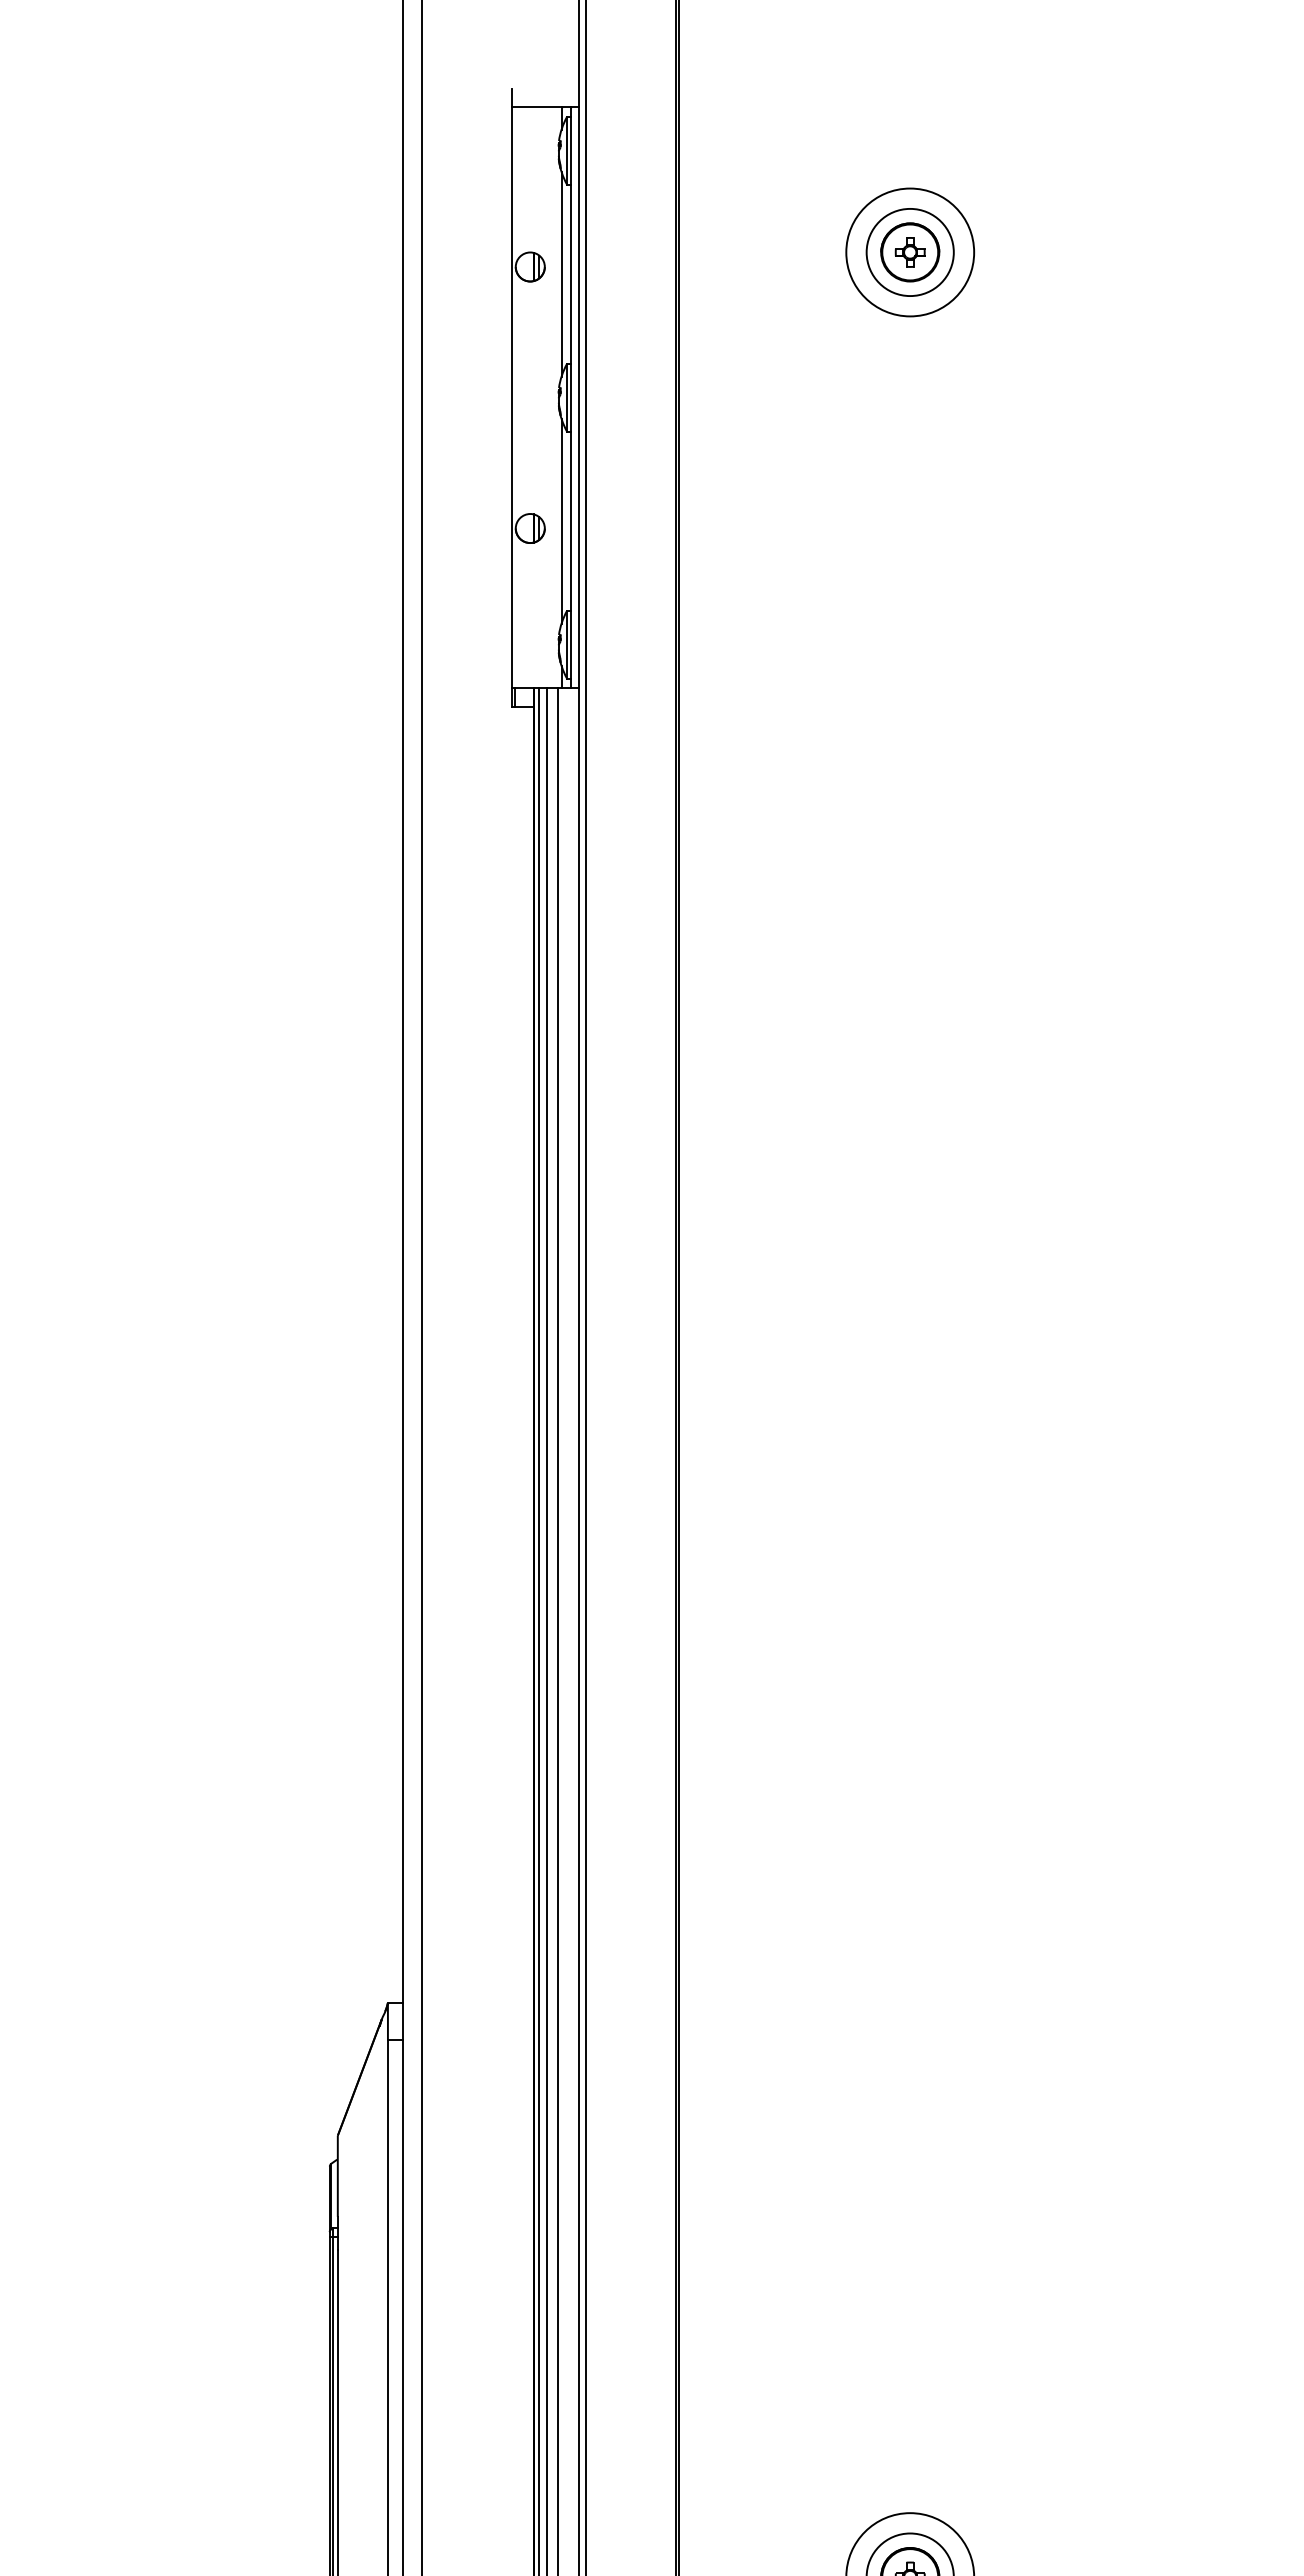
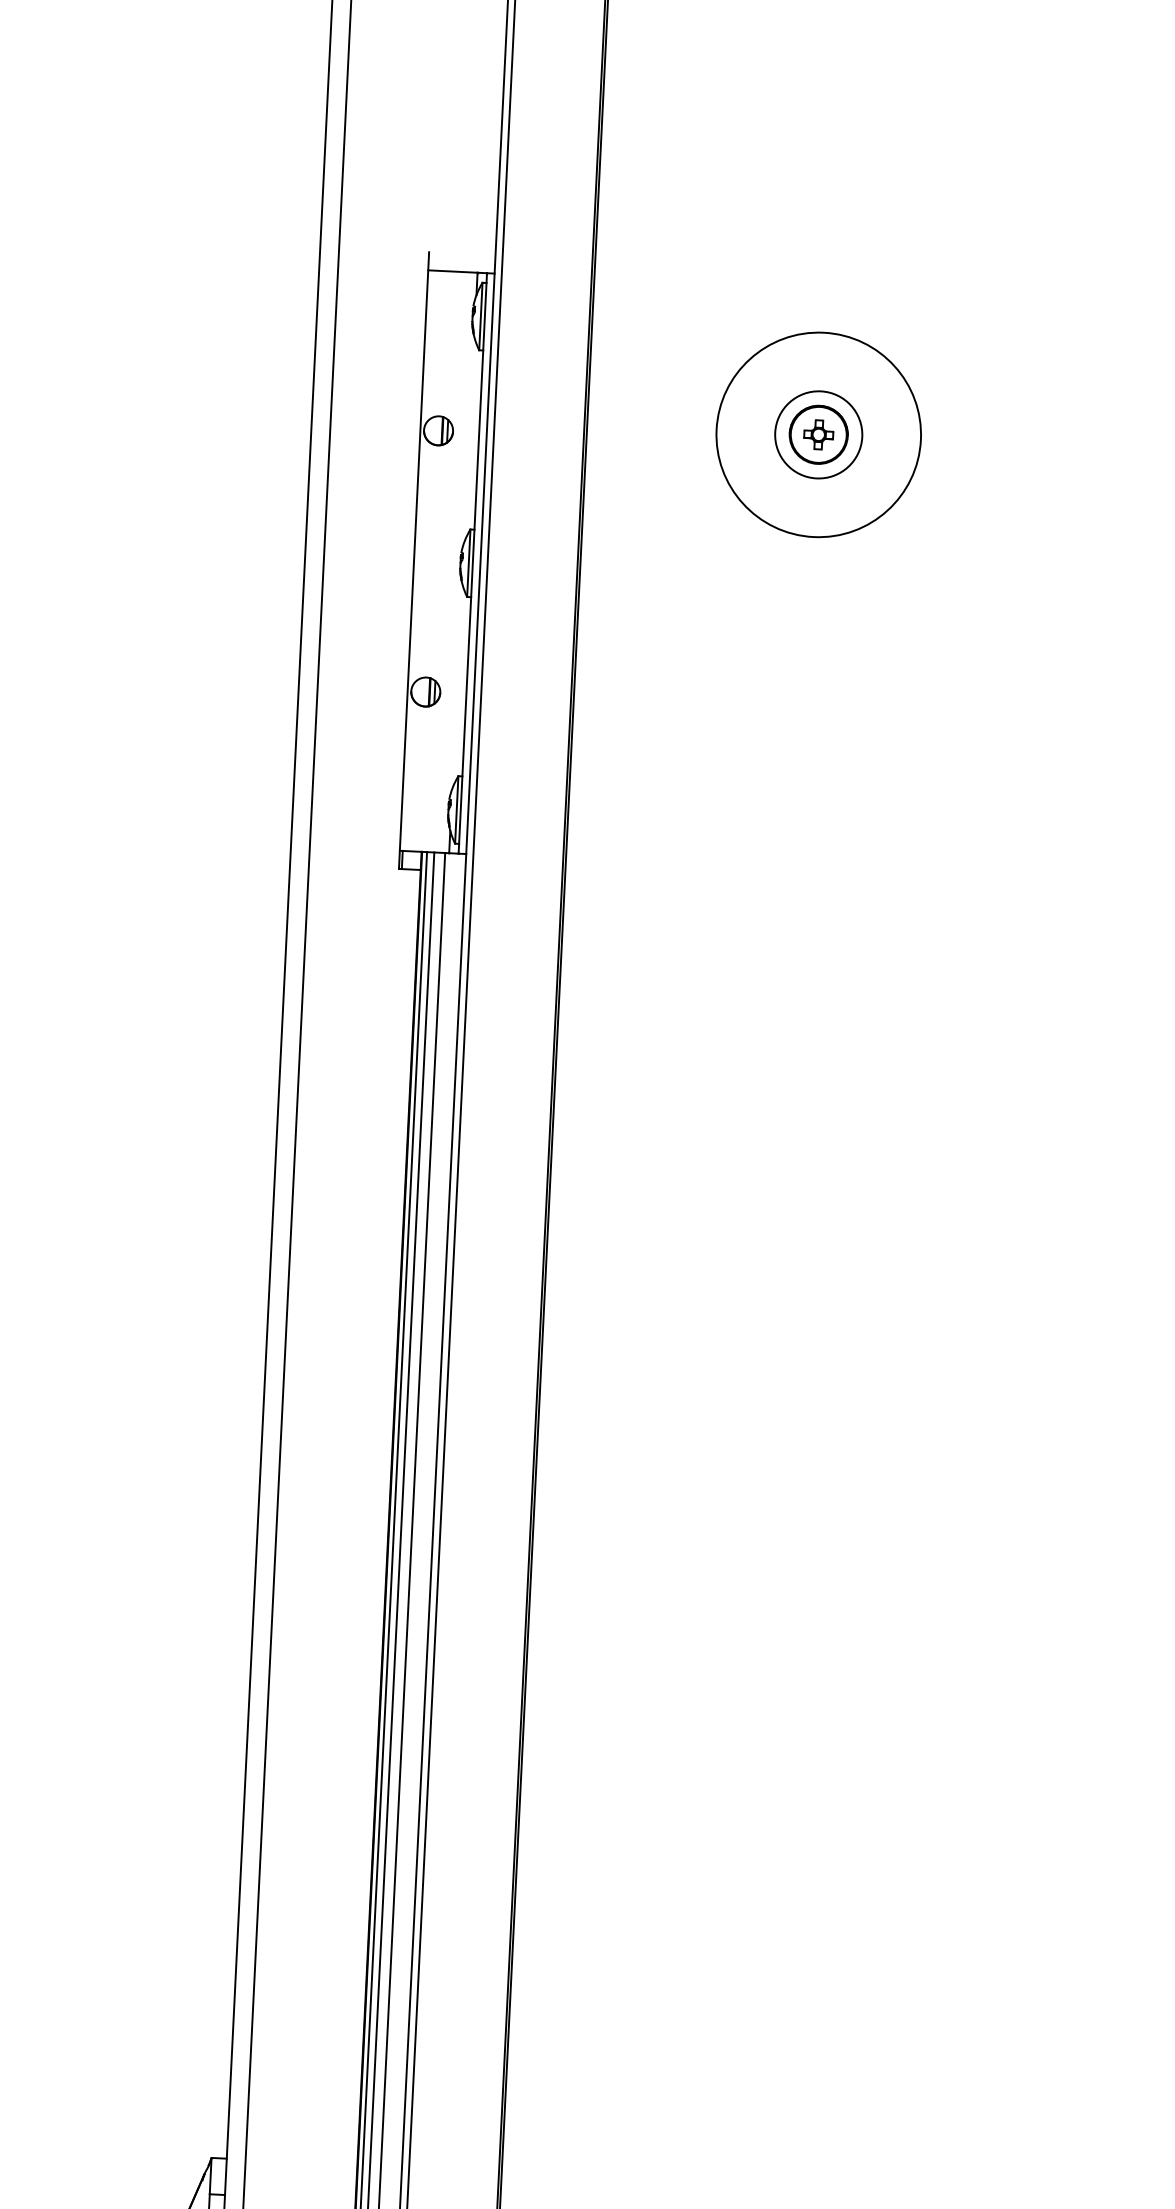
circle: (910, 252) -> (819, 434), size x1.6
line: (561, 273) -> (469, 438), removed
line: (561, 520) -> (457, 685), removed

